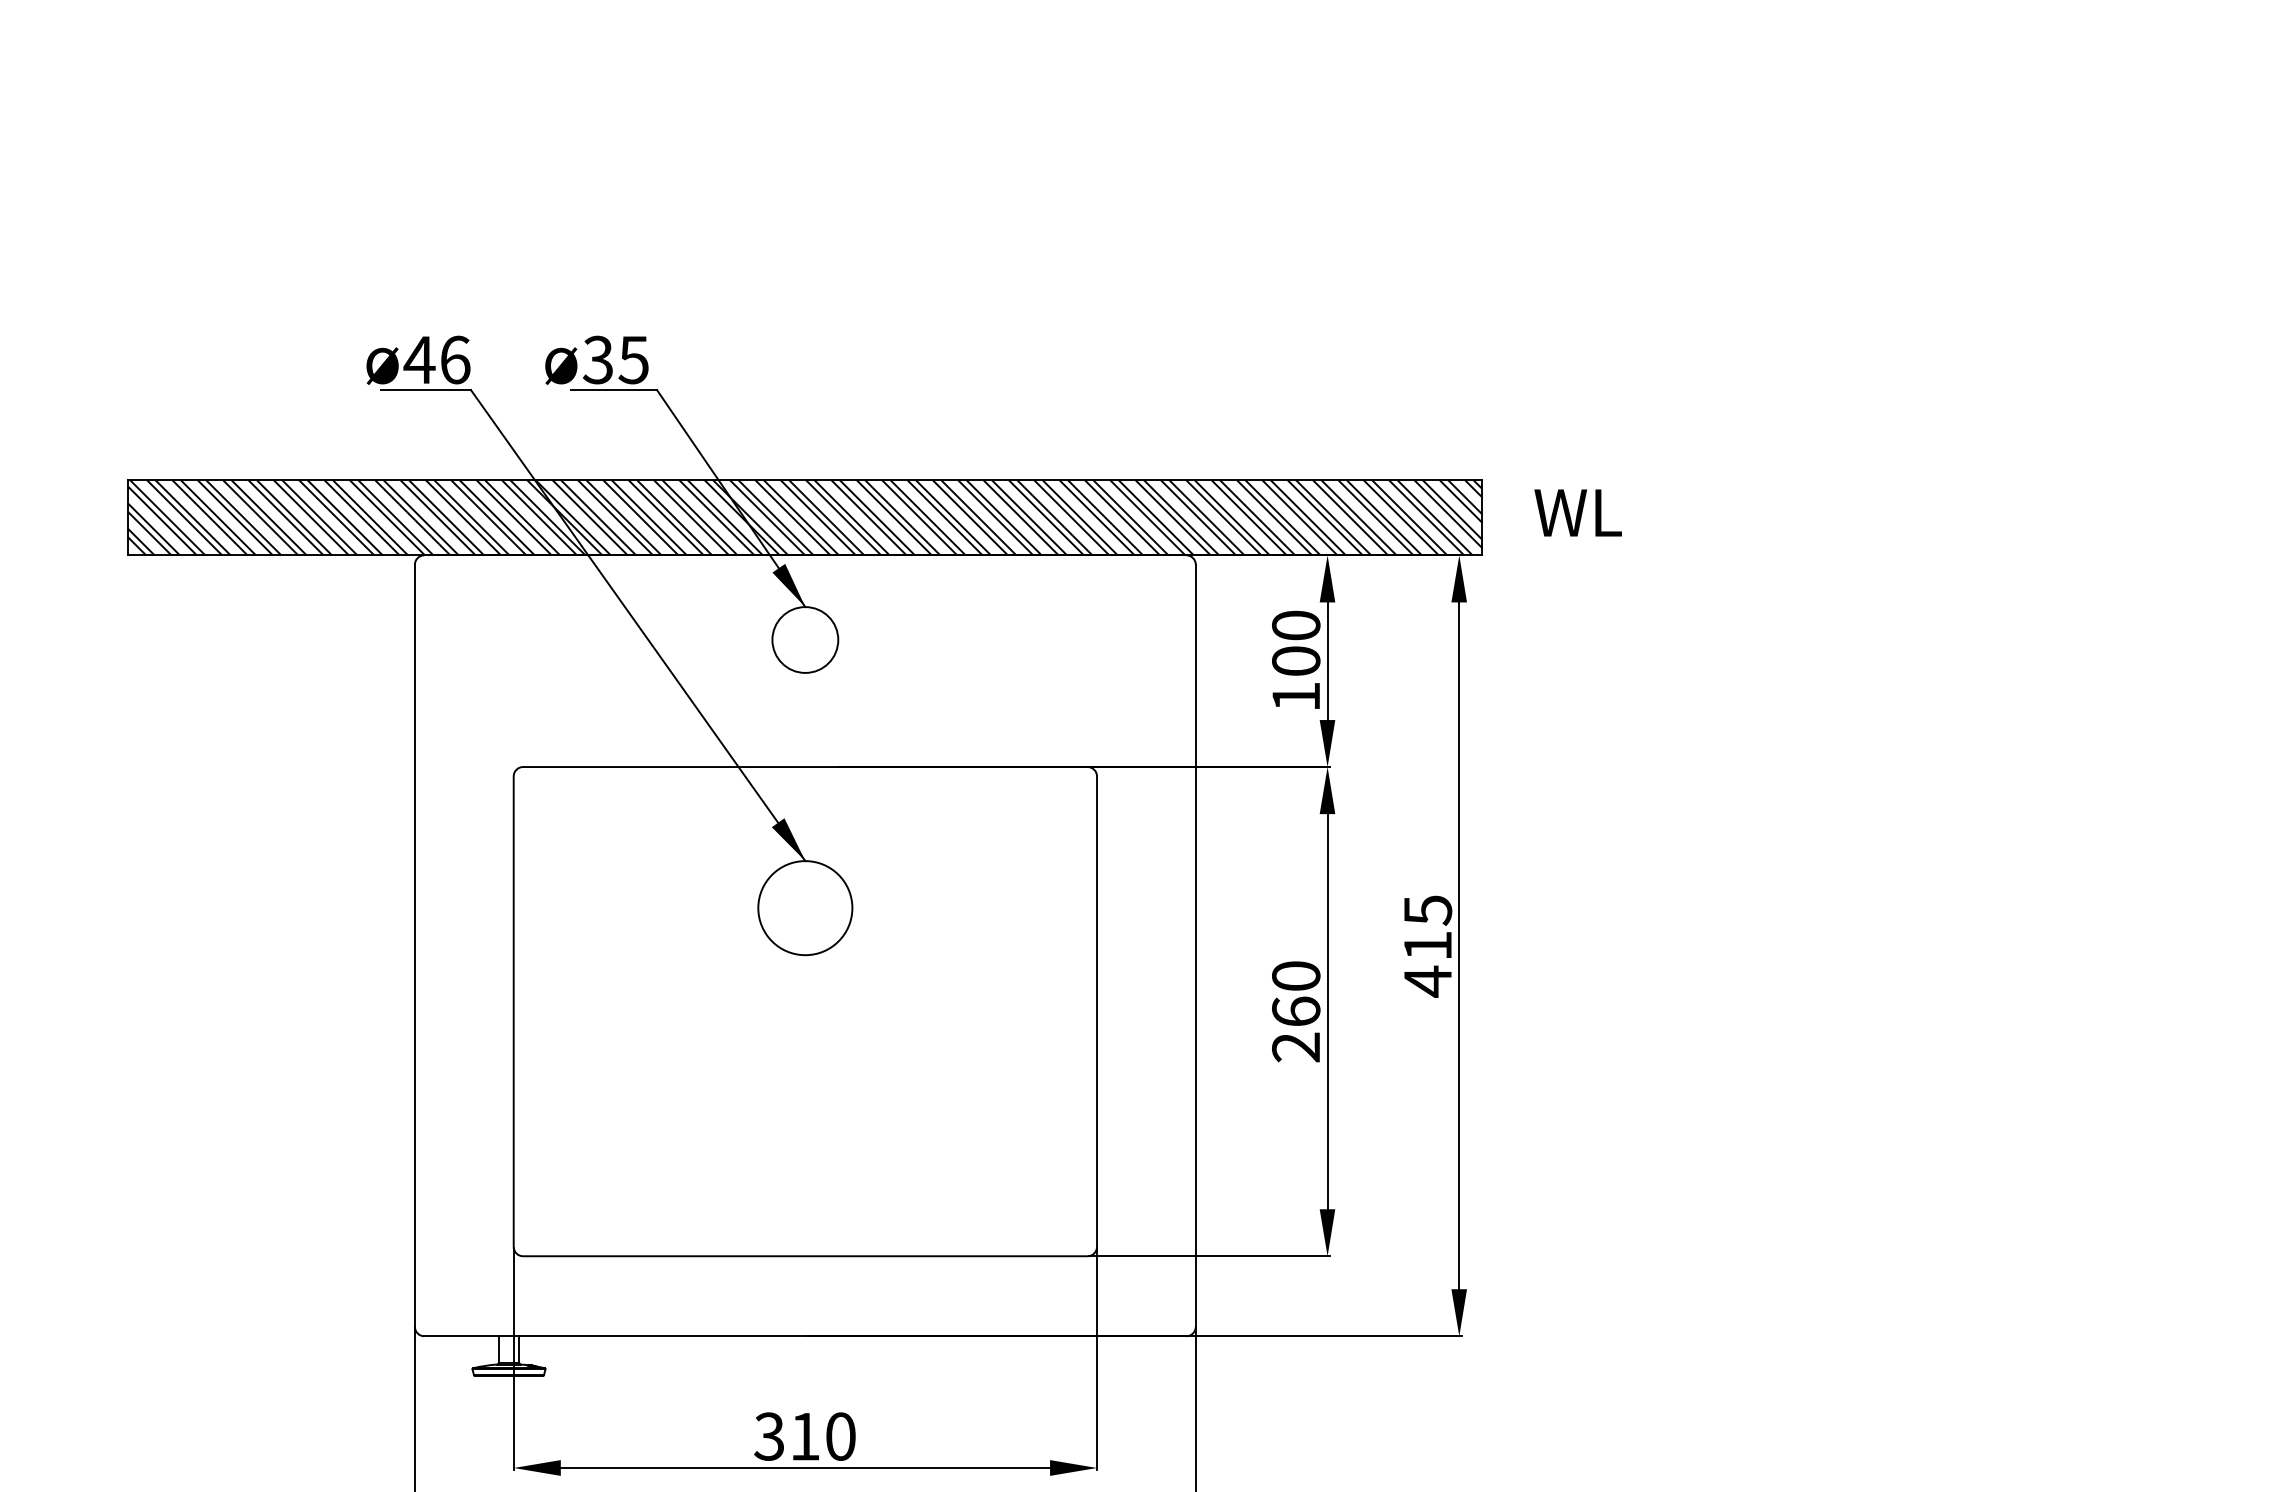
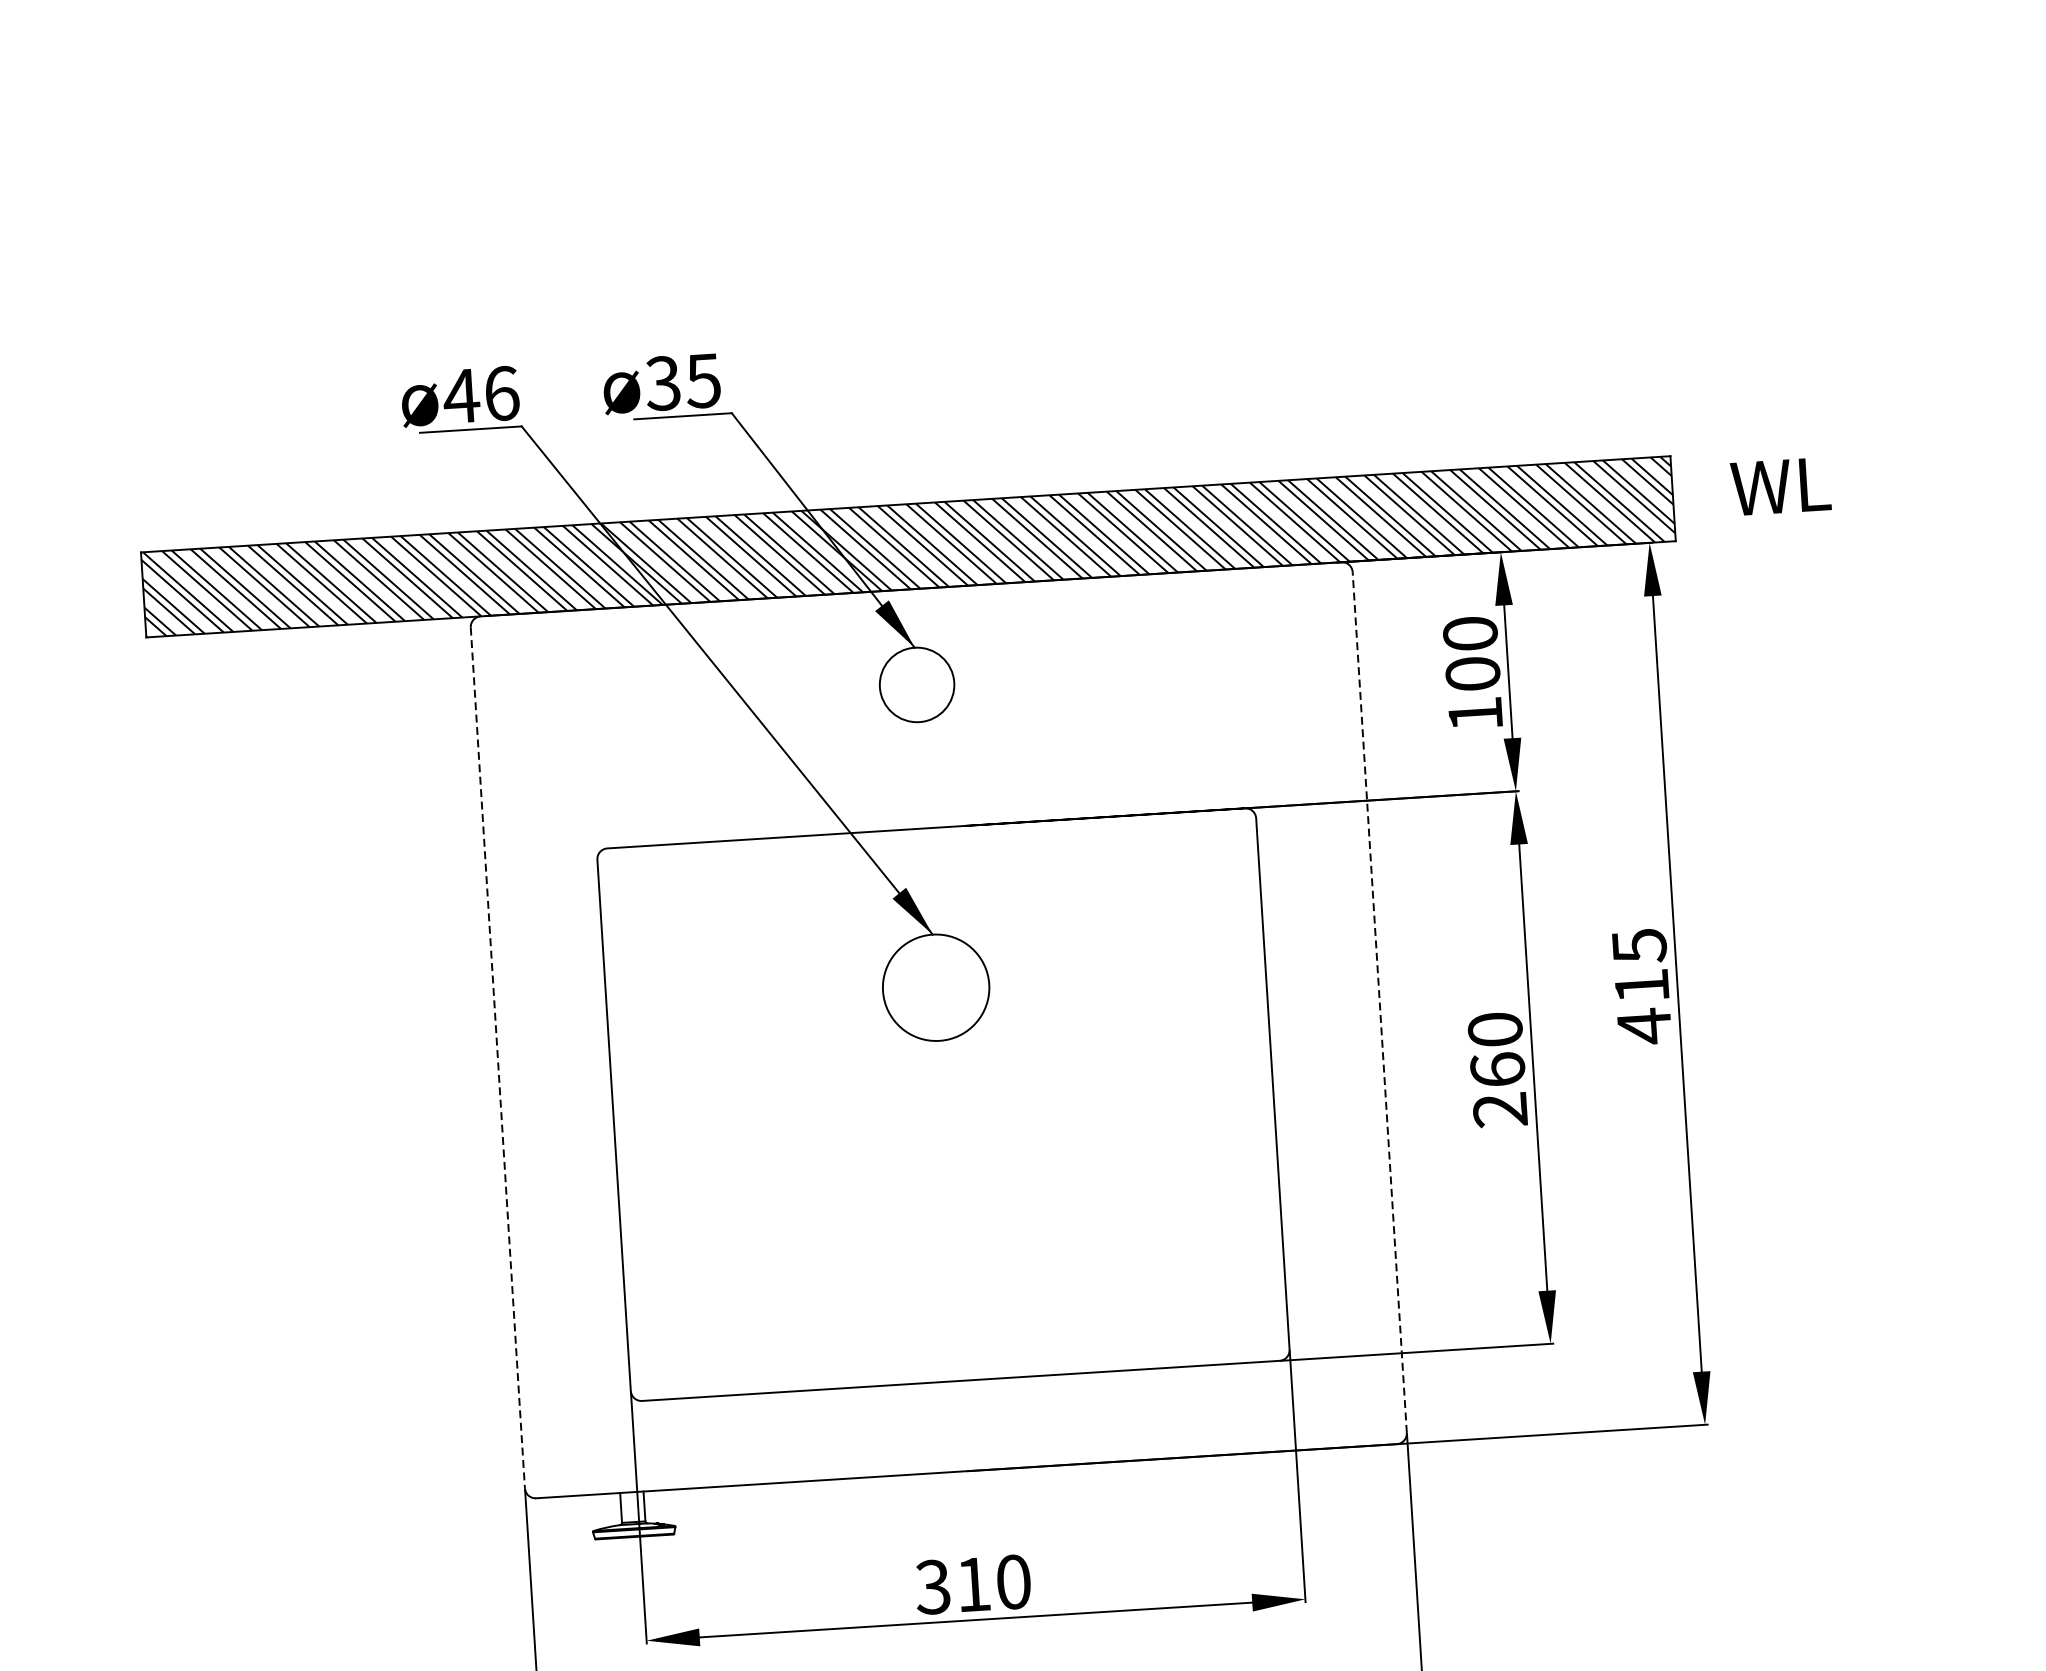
line: (1195, 945) -> (1379, 1002), solid -> dashed
line: (414, 946) -> (497, 1058), solid -> dashed

